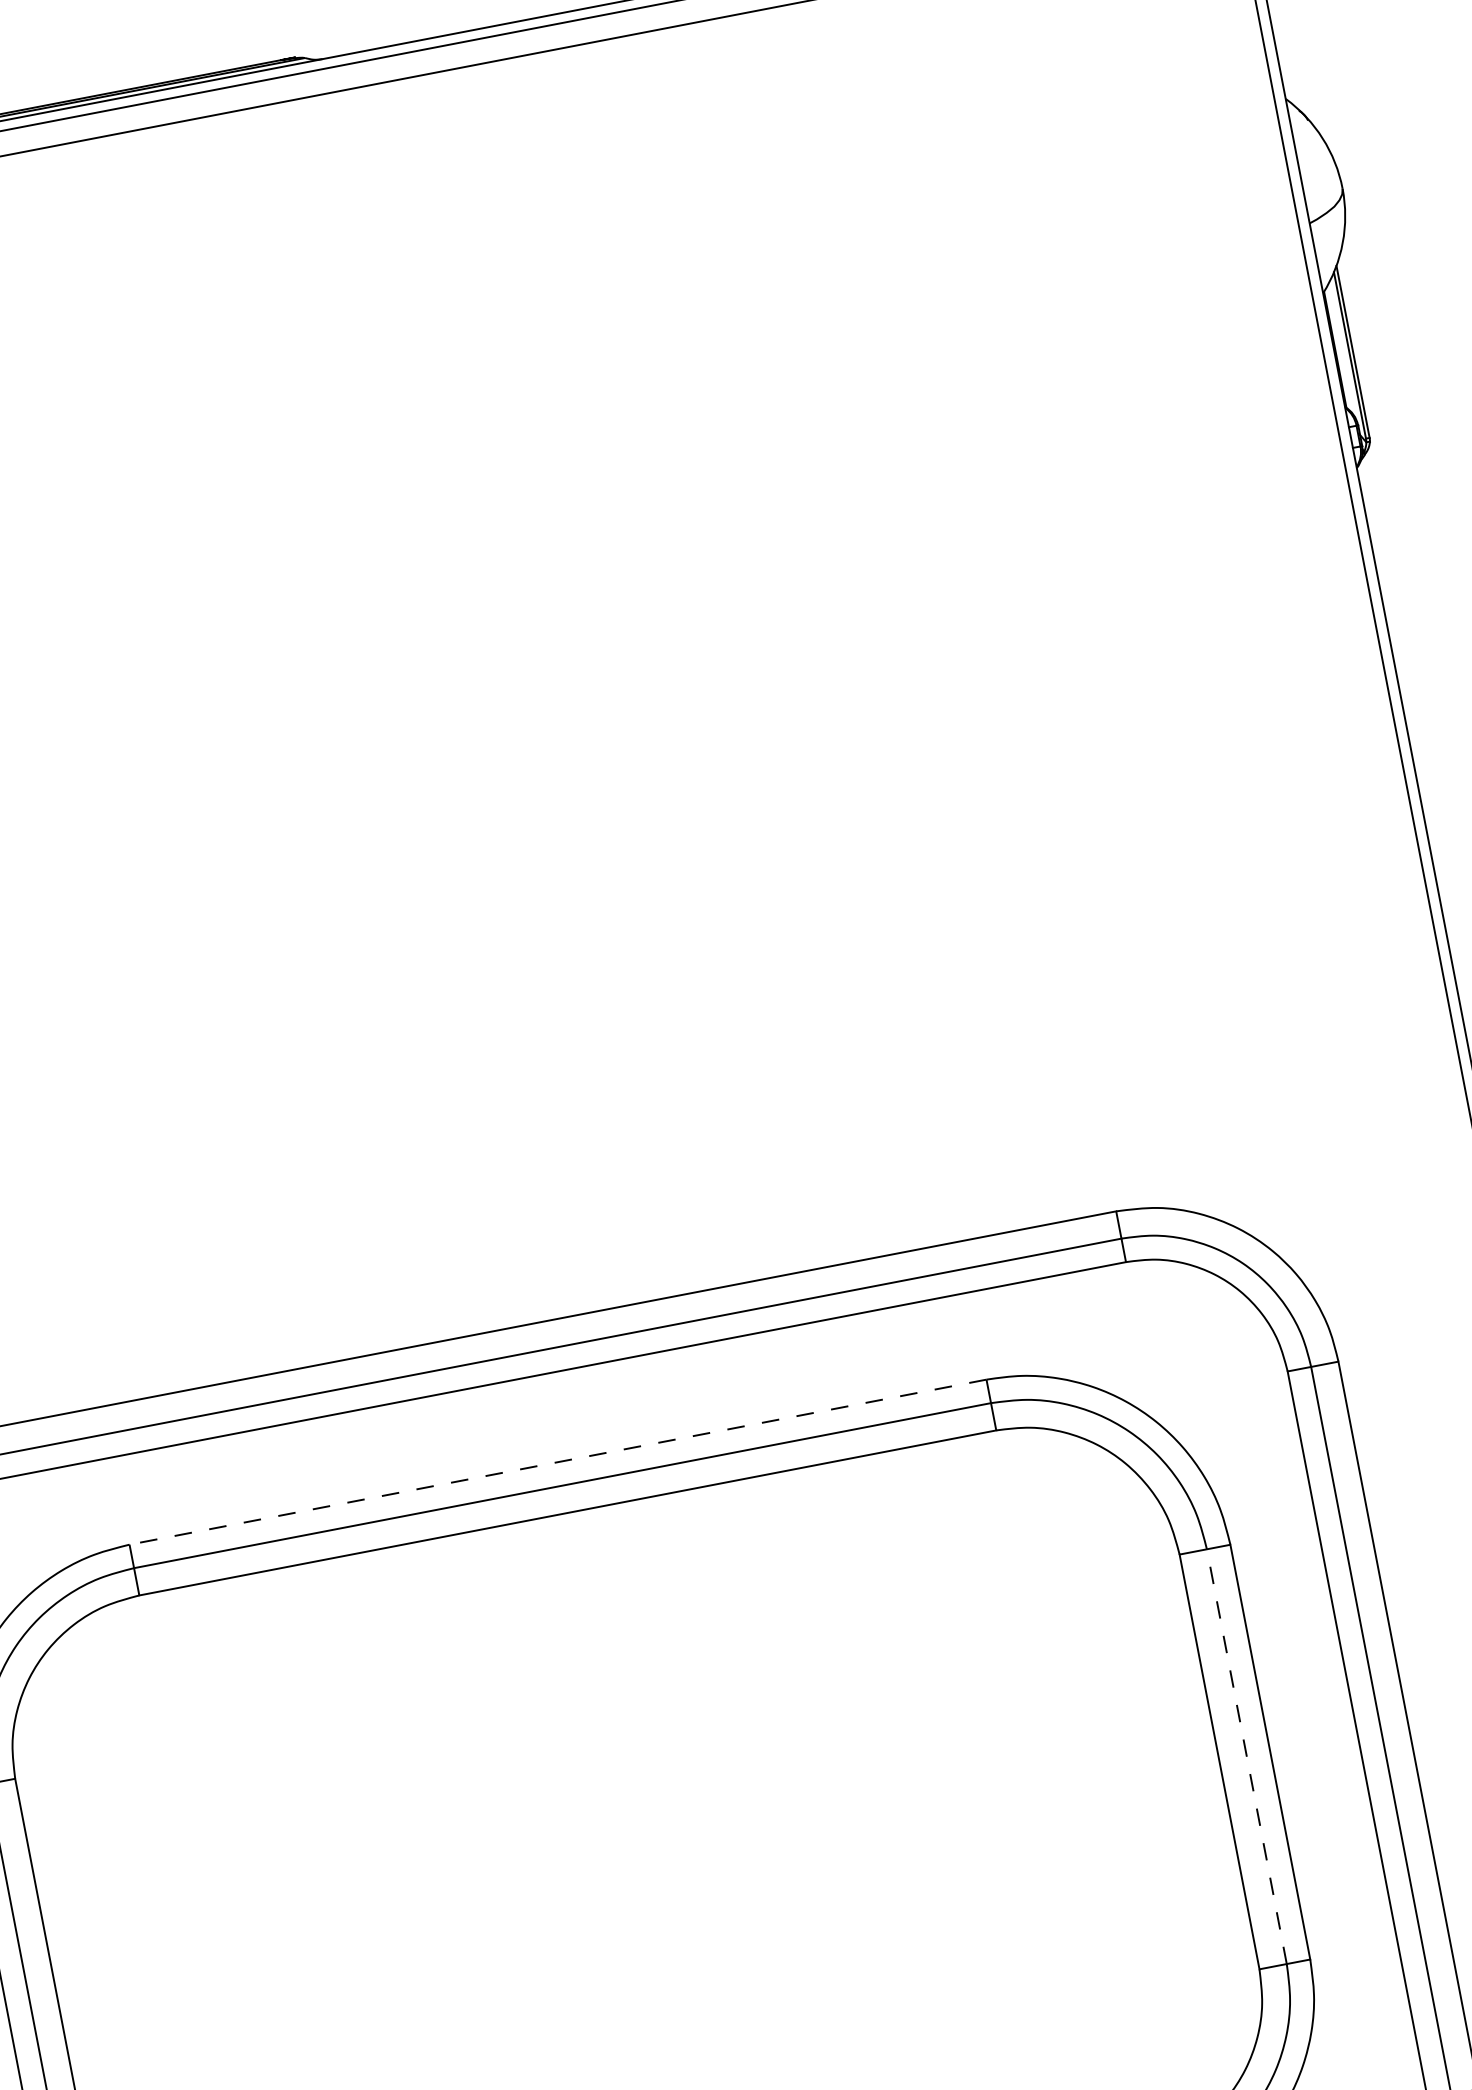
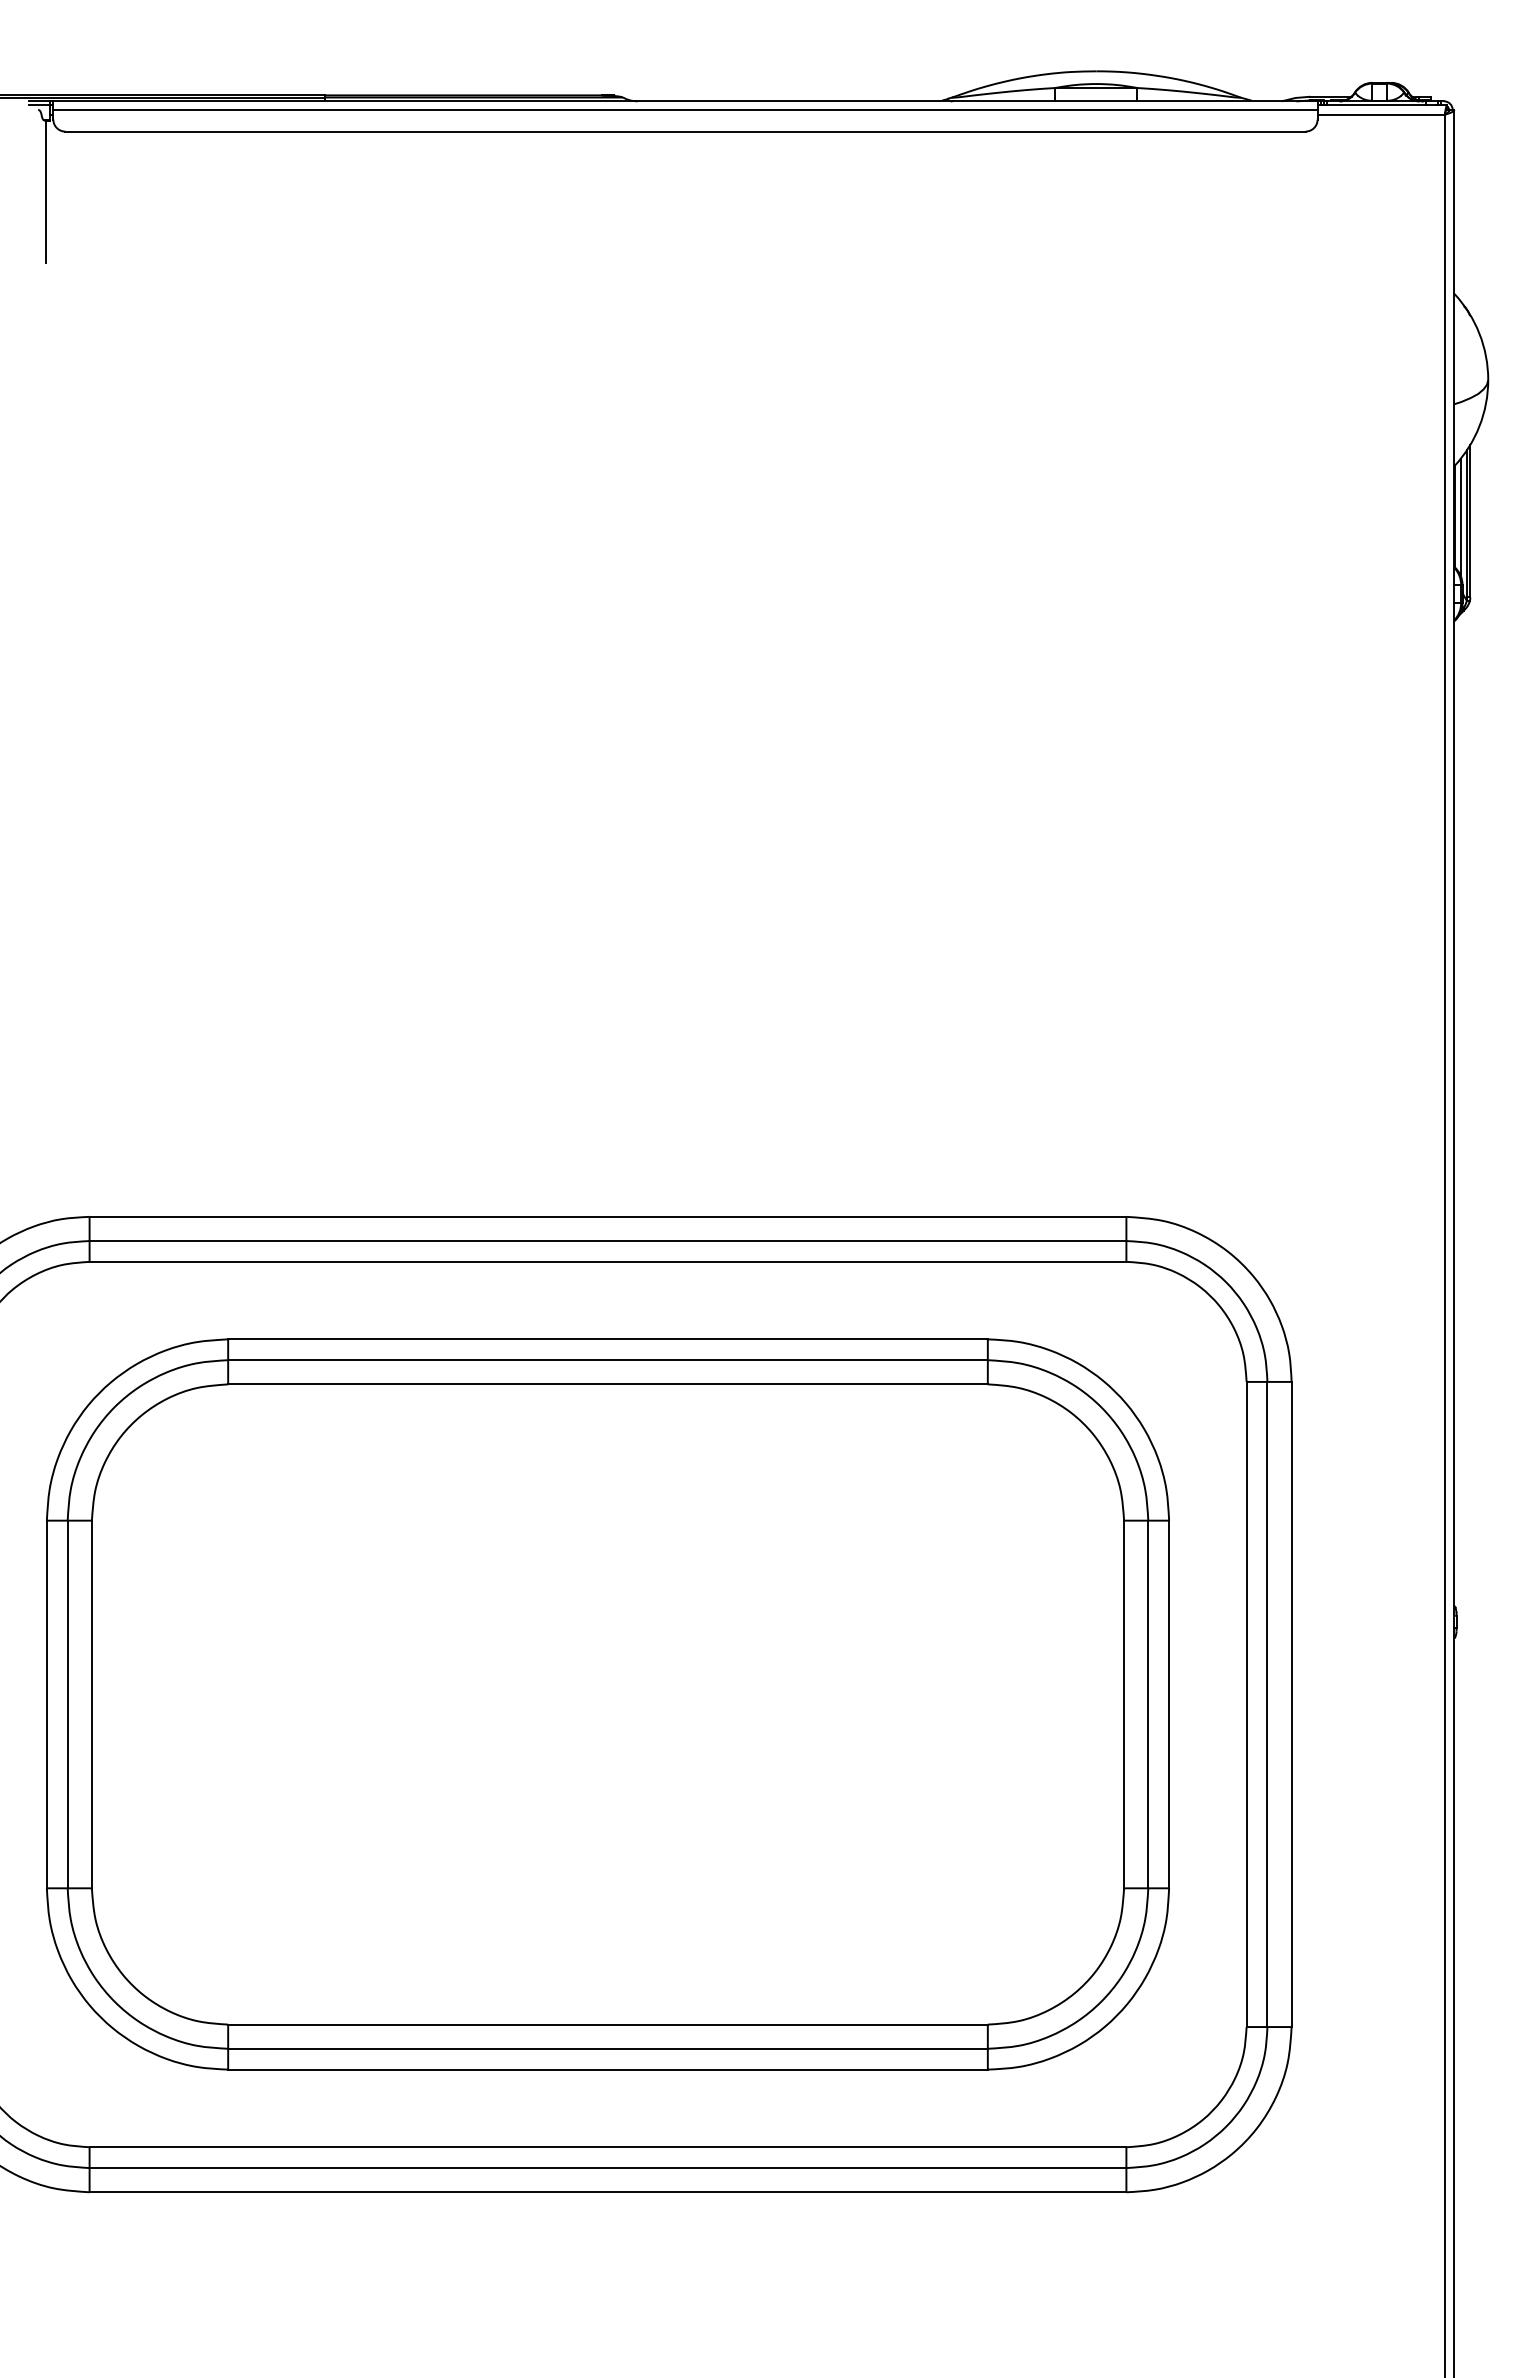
line: (1340, 348) -> (1460, 516), added
line: (558, 1462) -> (608, 1339), dashed -> solid
line: (1247, 1756) -> (1148, 1704), dashed -> solid

